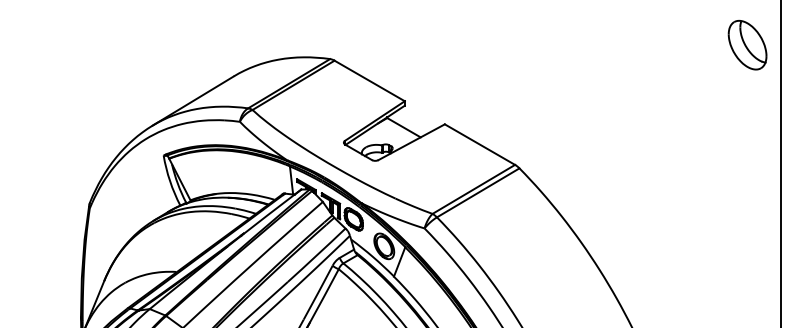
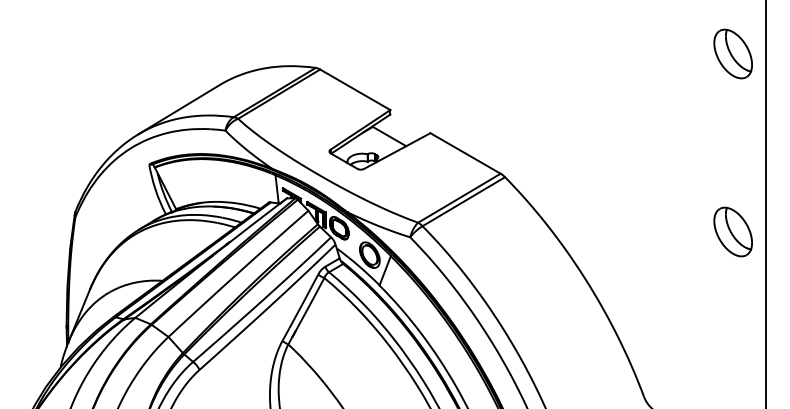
part: (746, 222) -> (732, 231), added

